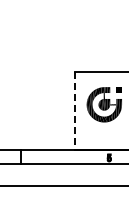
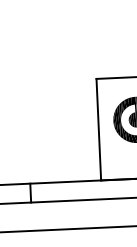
line: (75, 111) -> (99, 130), dashed -> solid

